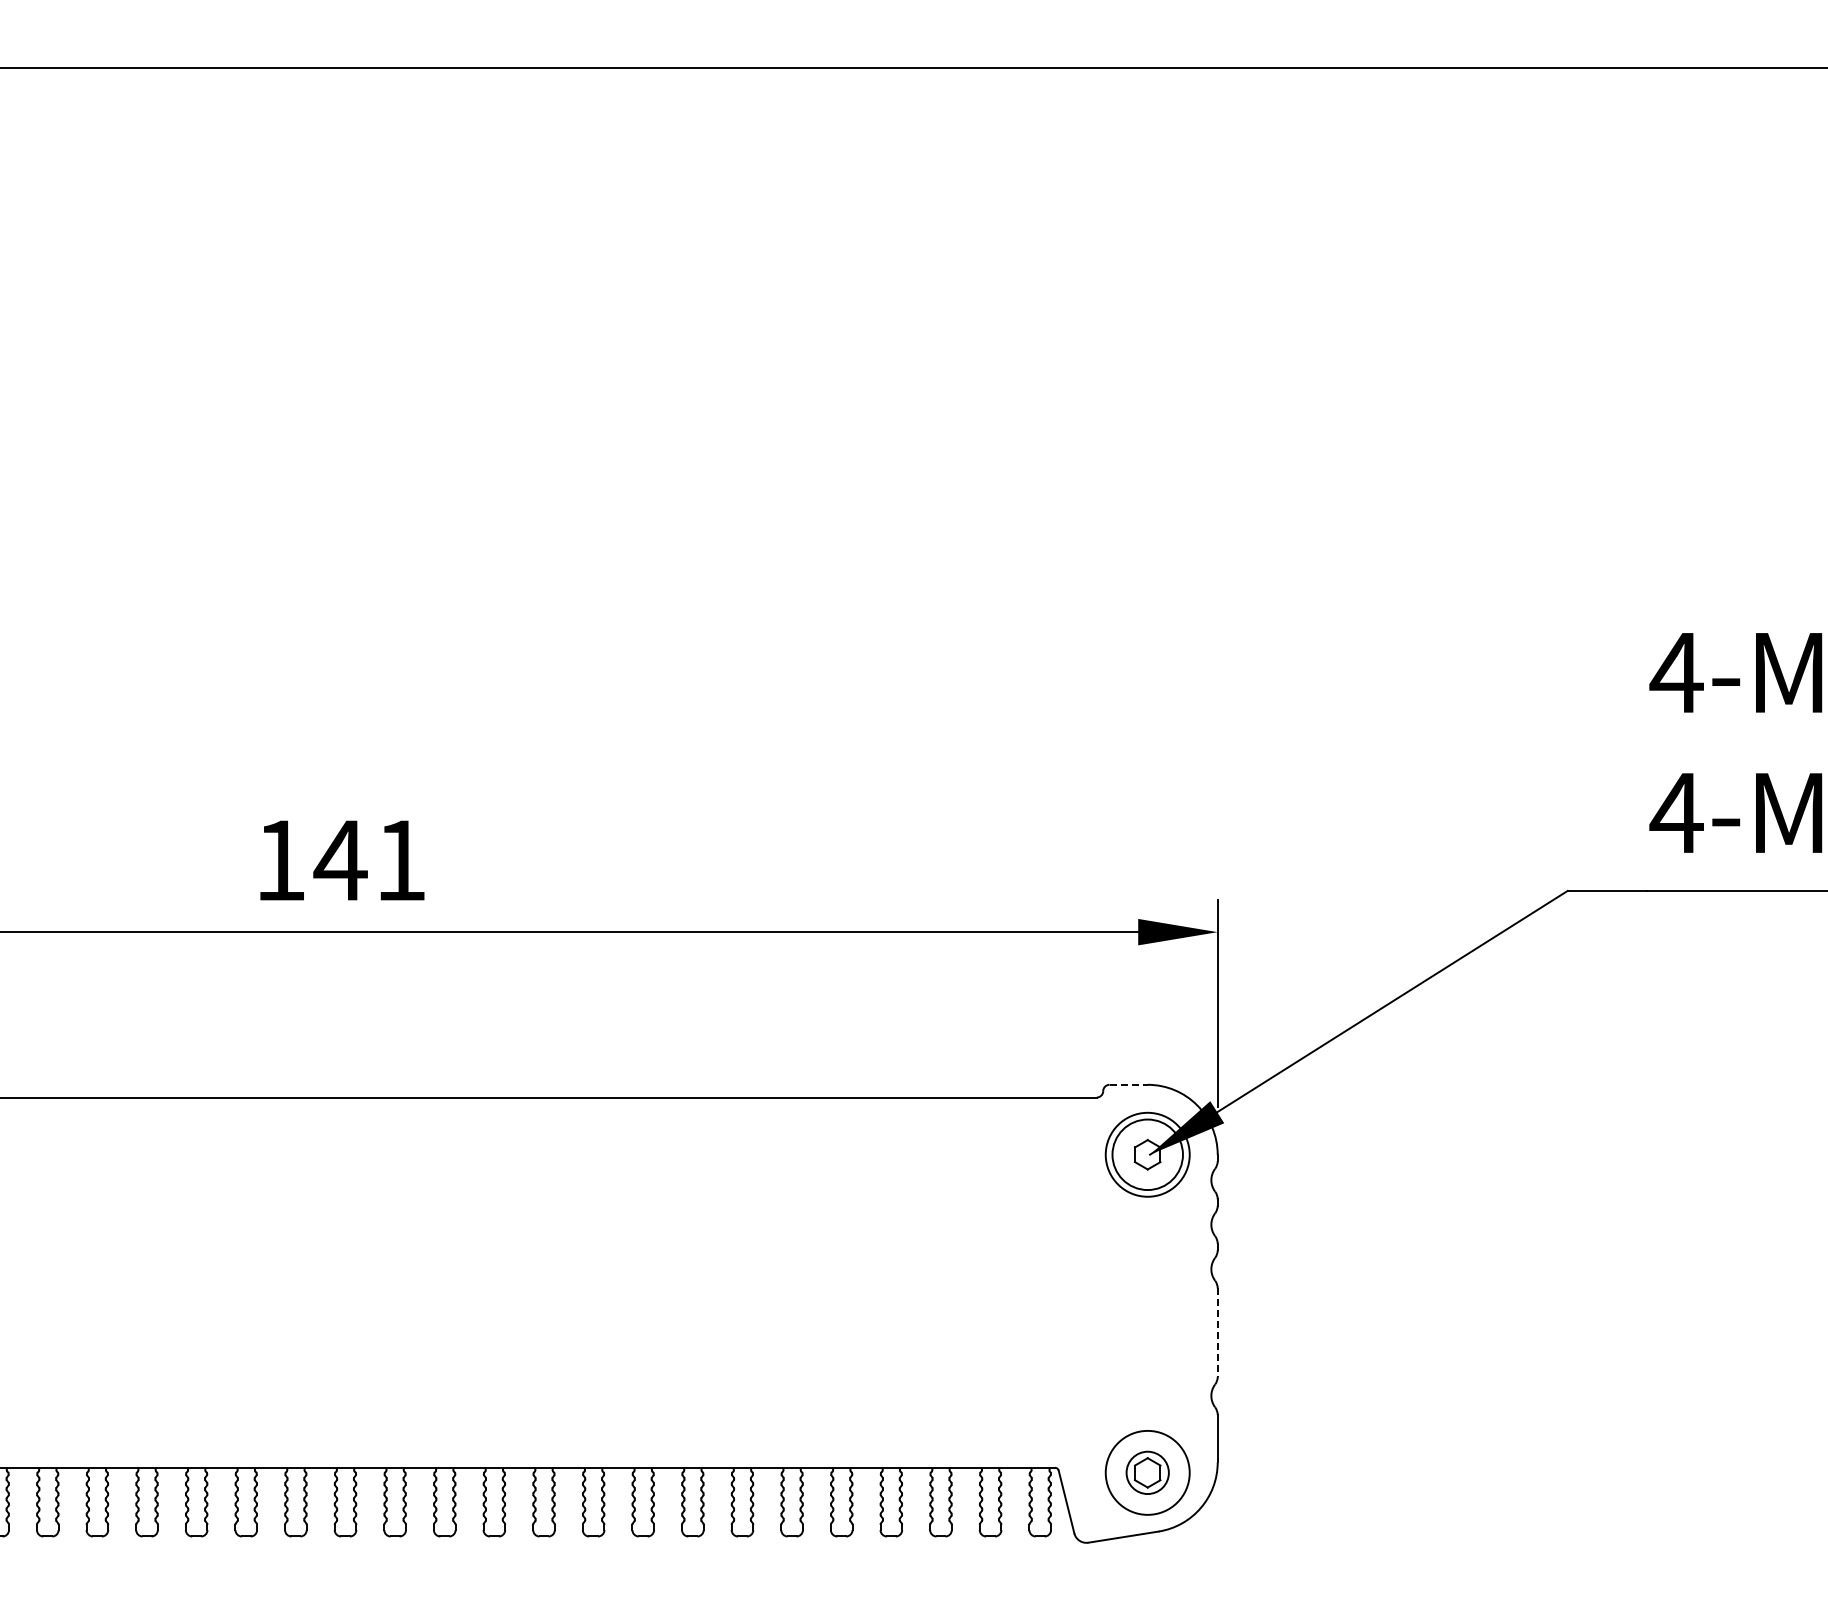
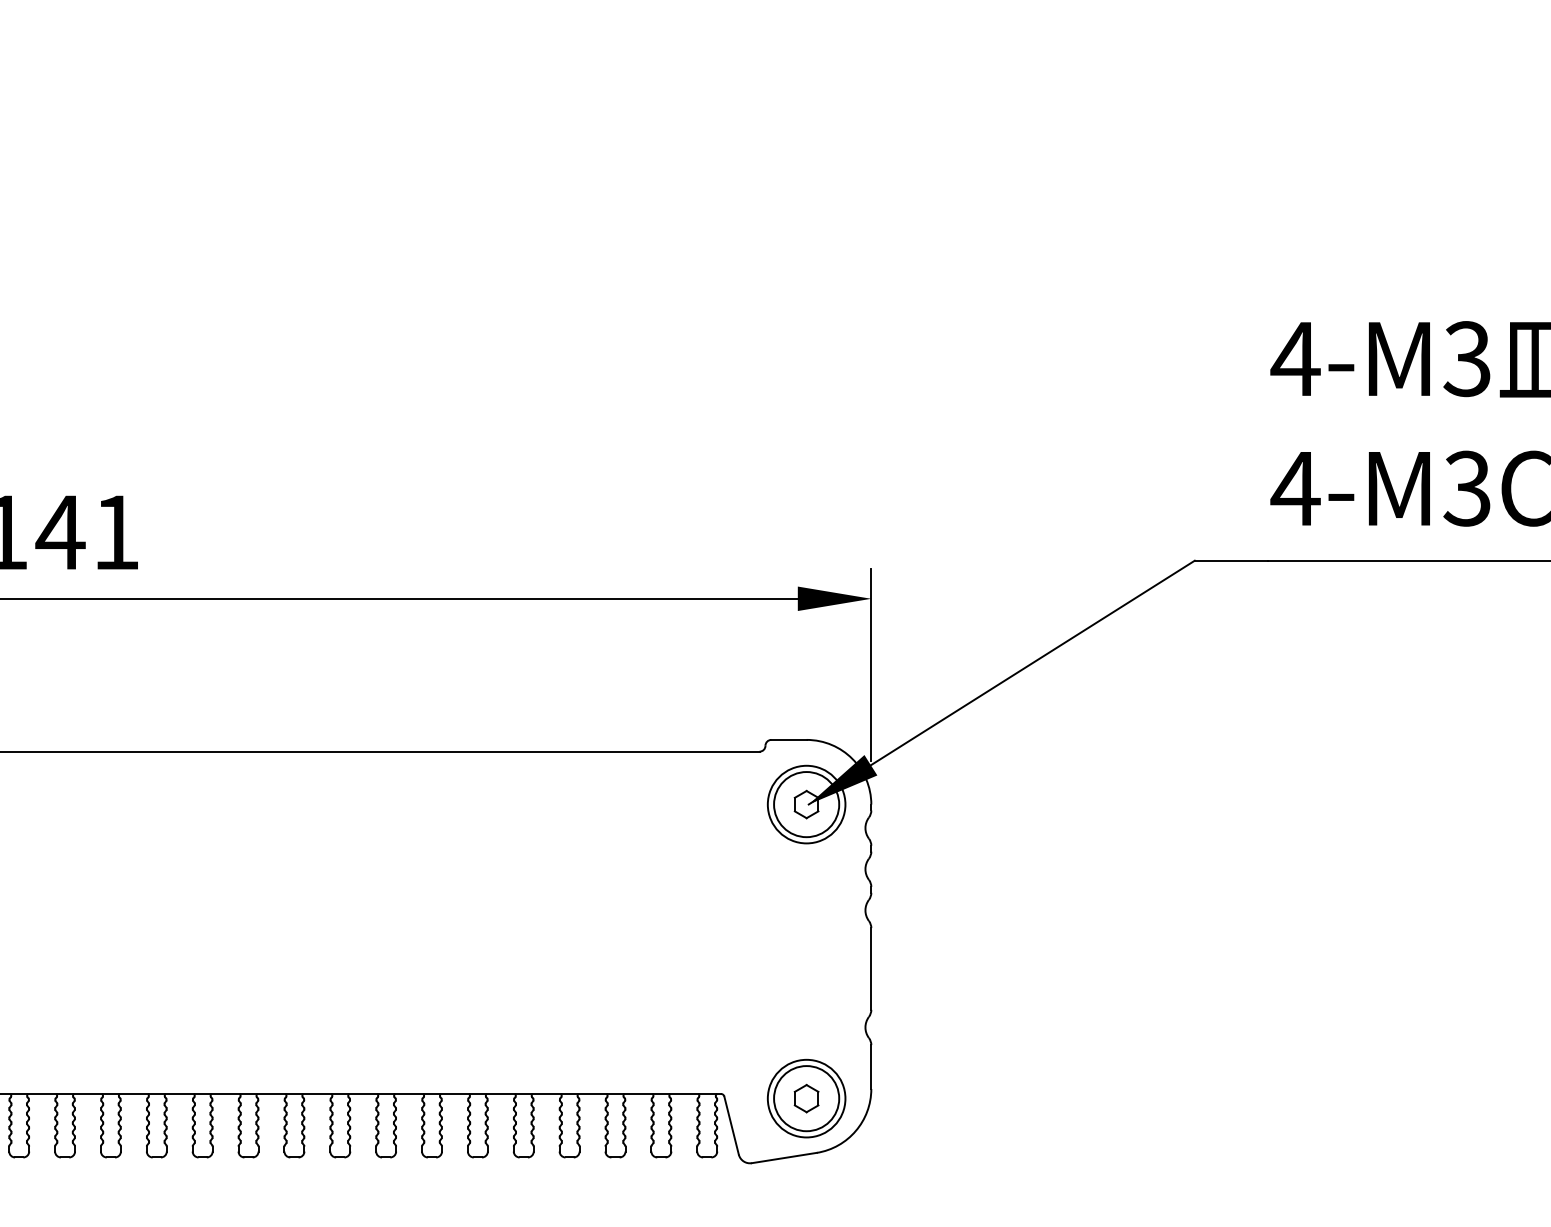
line: (1129, 1084) -> (789, 739), dashed -> solid
line: (1217, 1333) -> (871, 969), dashed -> solid
circle: (1147, 1472) -> (806, 1098), size x1.67

